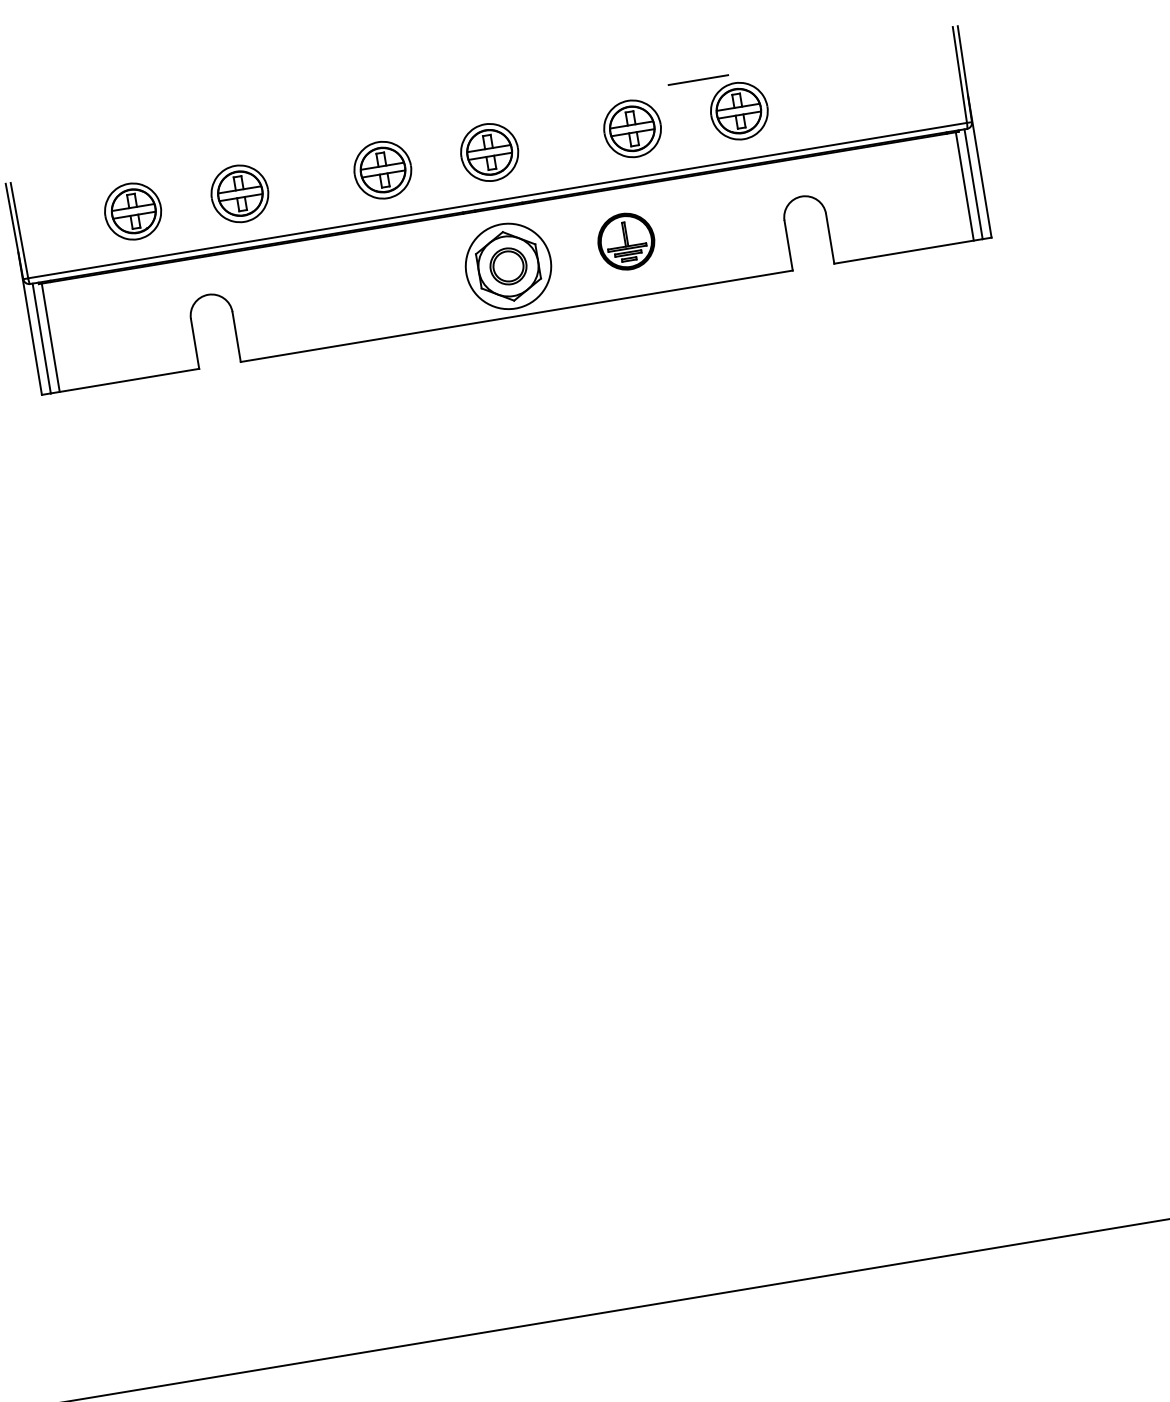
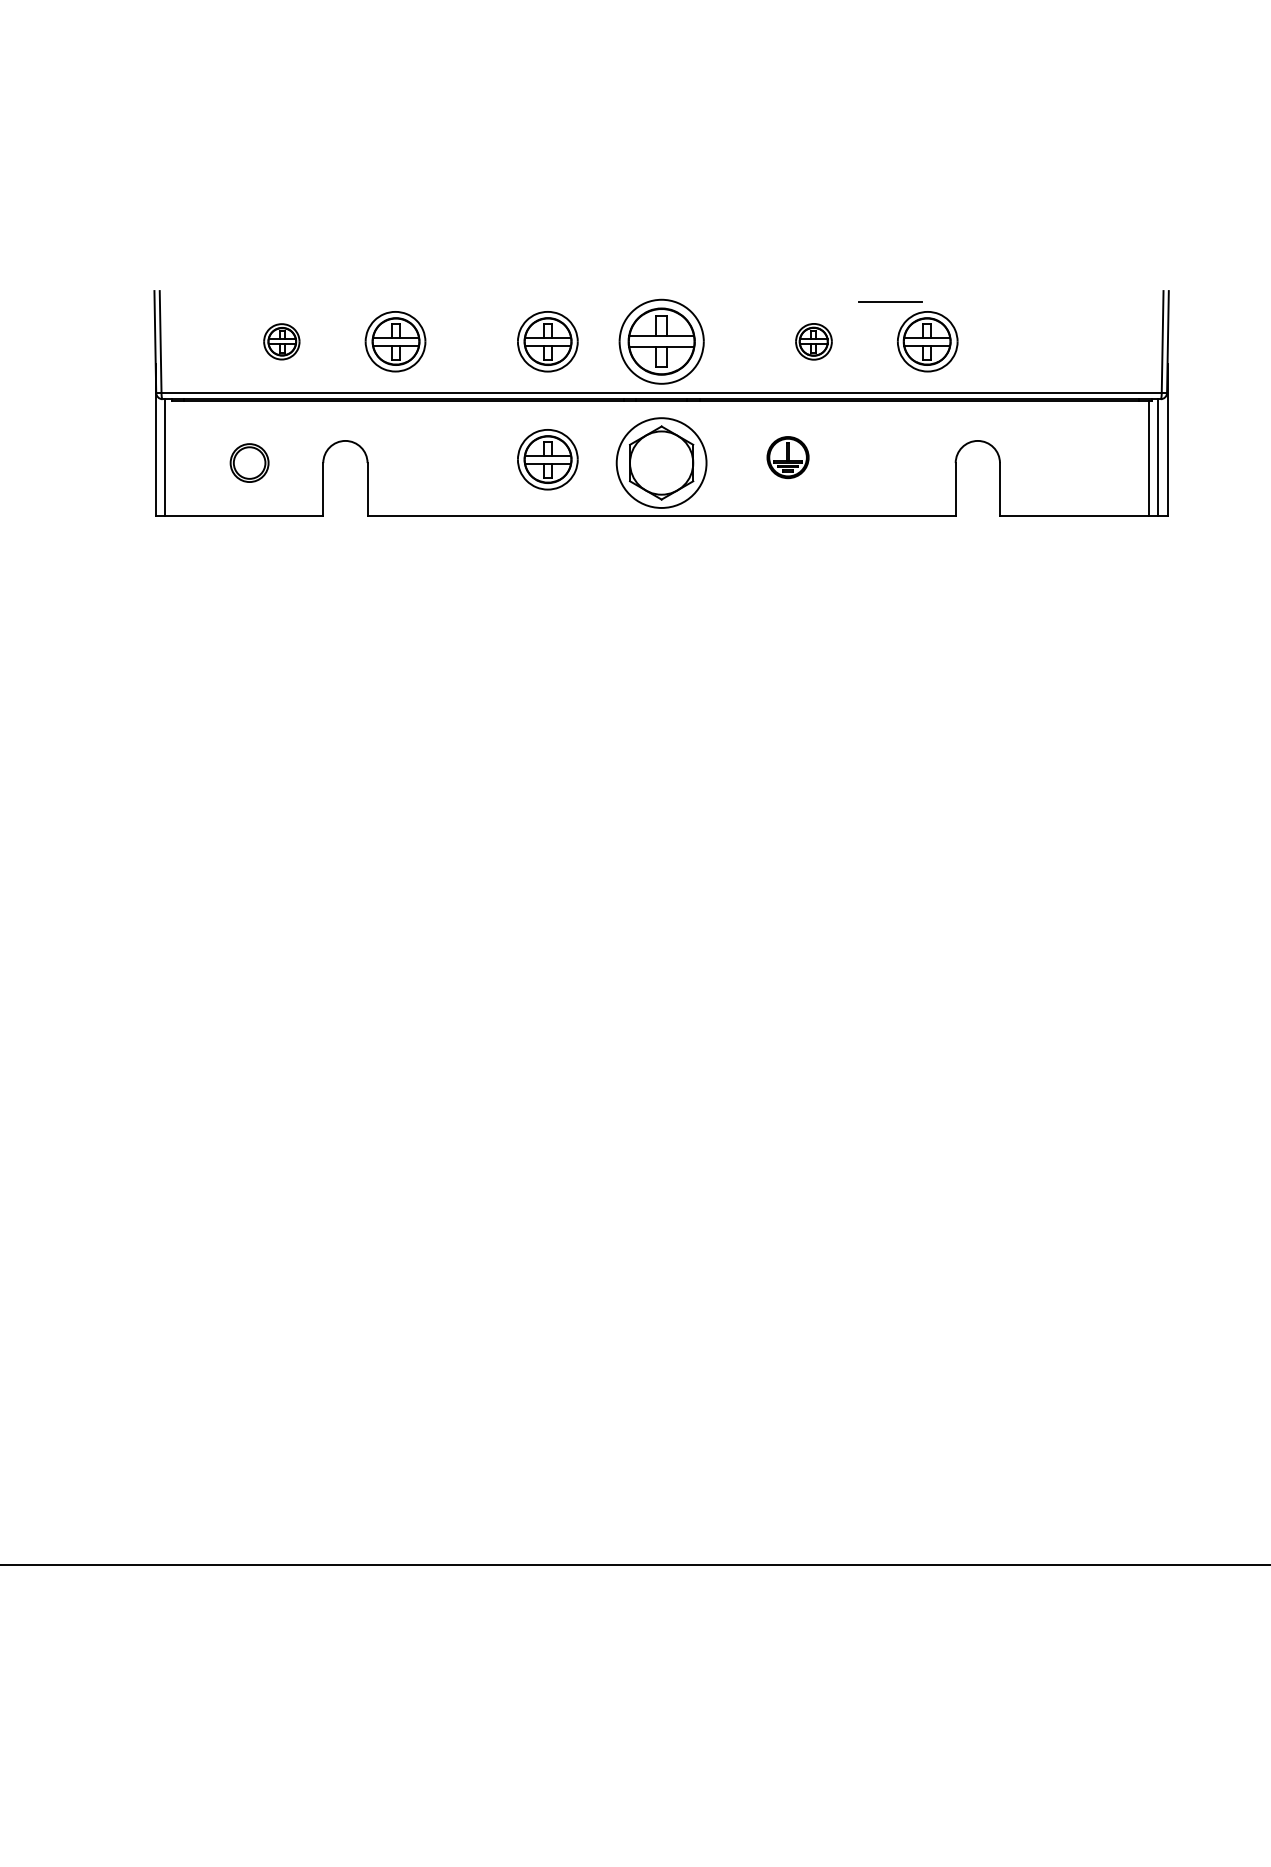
part: (632, 128) -> (813, 341), size x0.6
part: (489, 152) -> (661, 341), size x1.4
part: (132, 211) -> (281, 341), size x0.6
part: (625, 241) -> (787, 457), size x0.7
part: (508, 265) -> (249, 462), moved
part: (400, 280) -> (547, 459), added
line: (50, 337) -> (174, 458), removed

